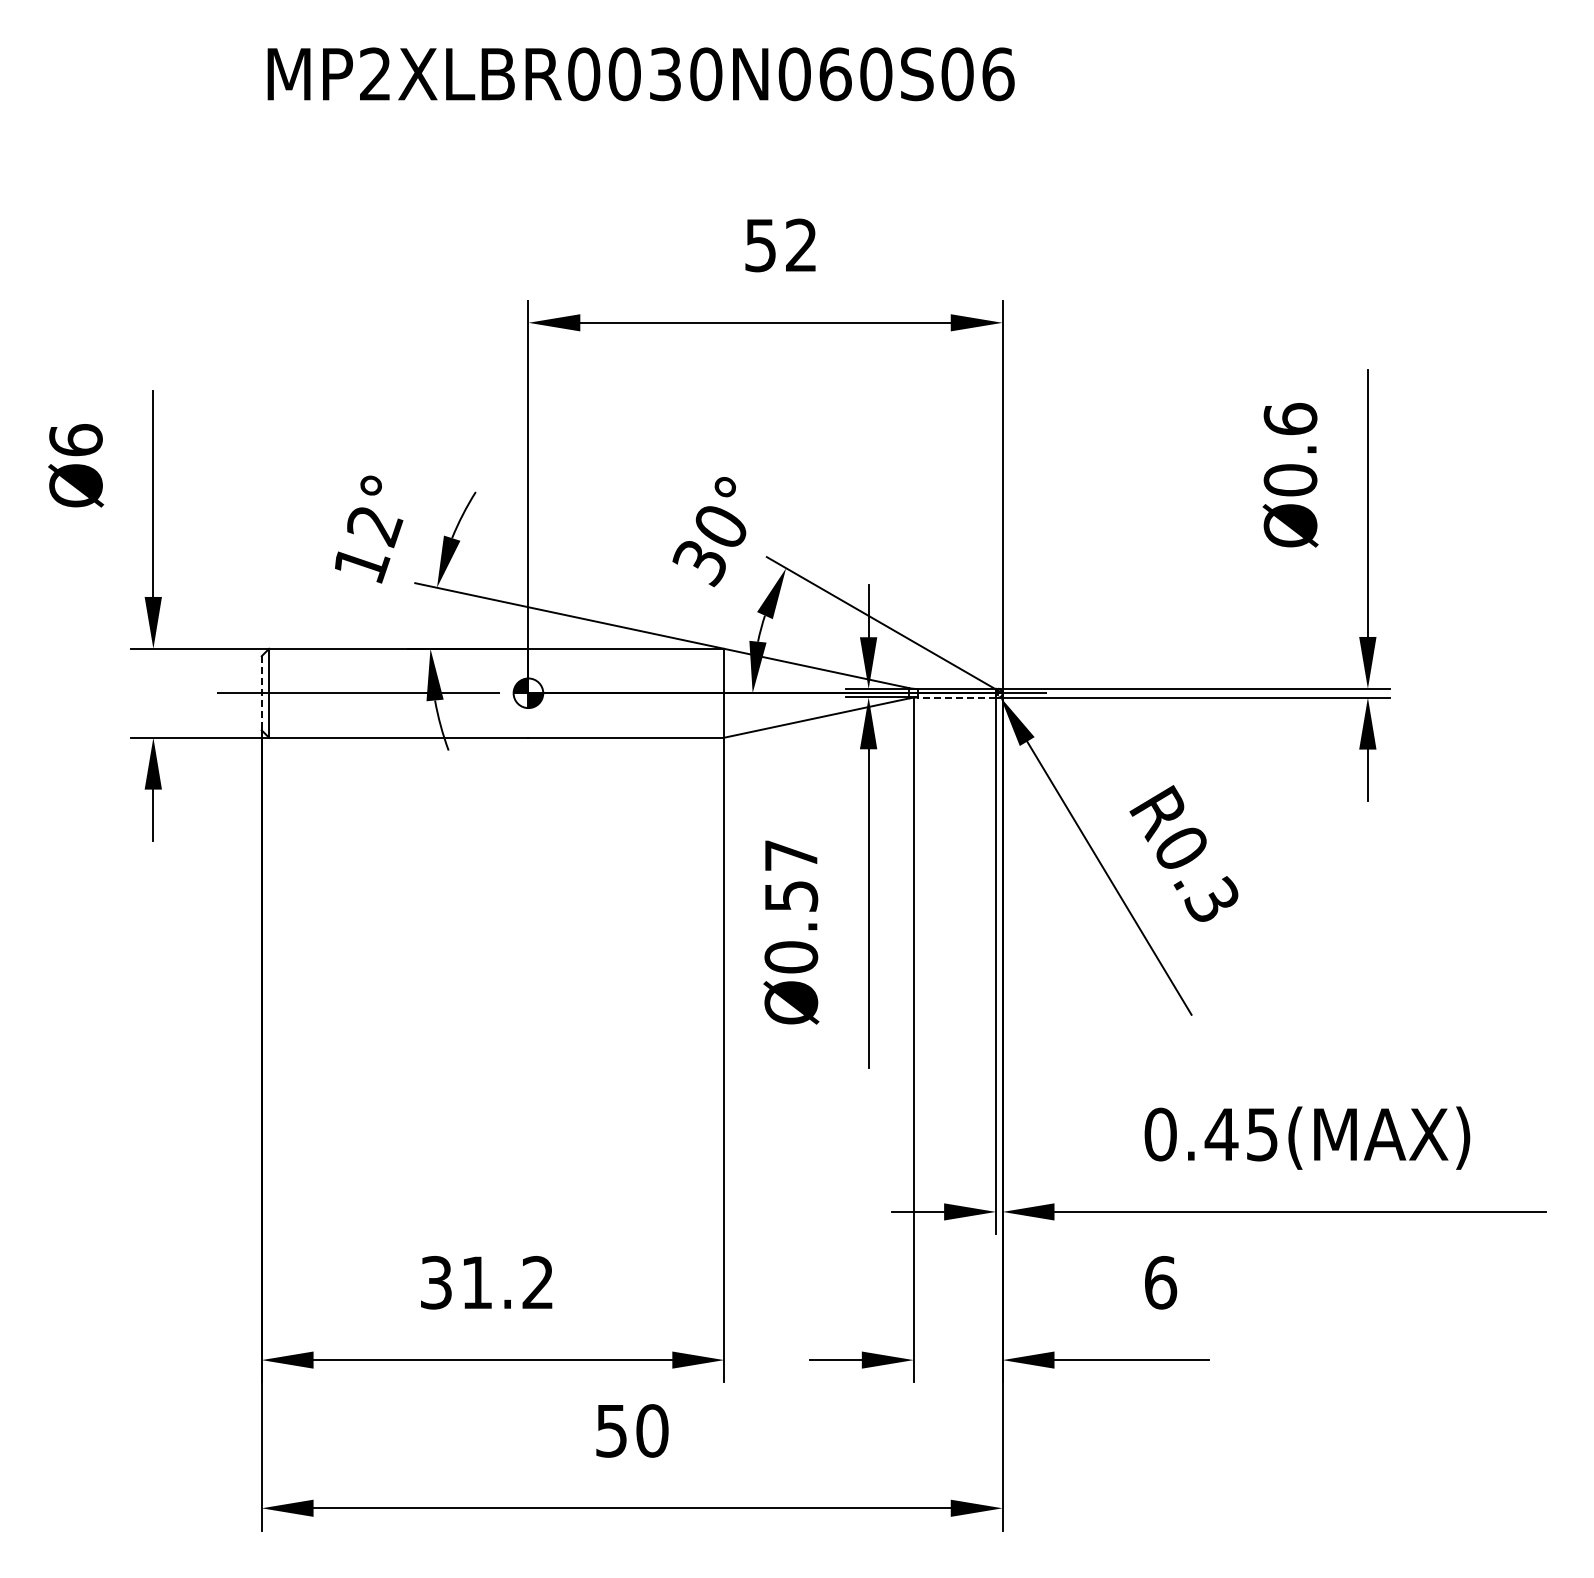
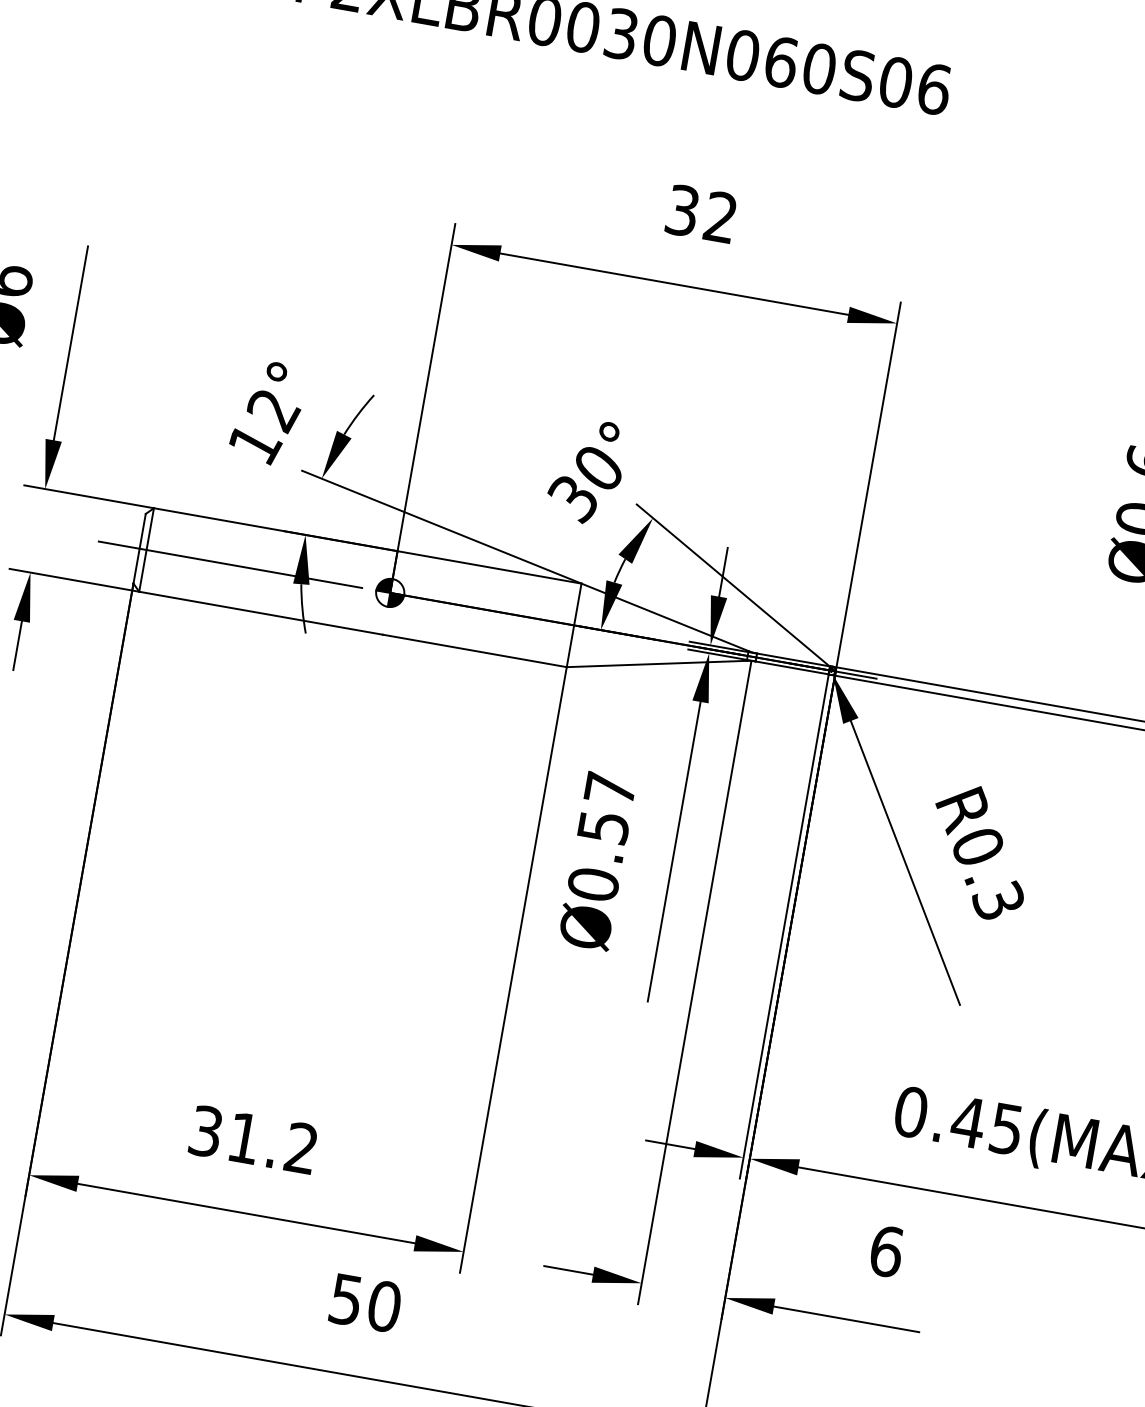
text: (760, 244) -> (682, 209), 52 -> 32
line: (261, 693) -> (139, 548), dashed -> solid
line: (956, 697) -> (791, 667), dashed -> solid

